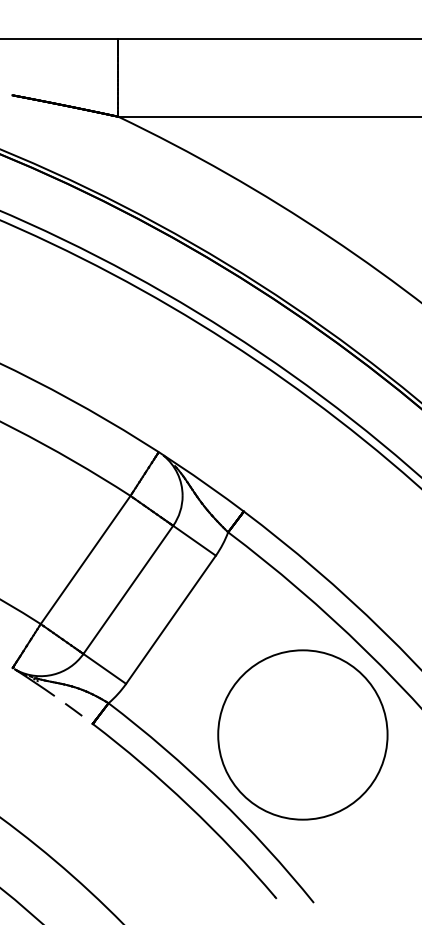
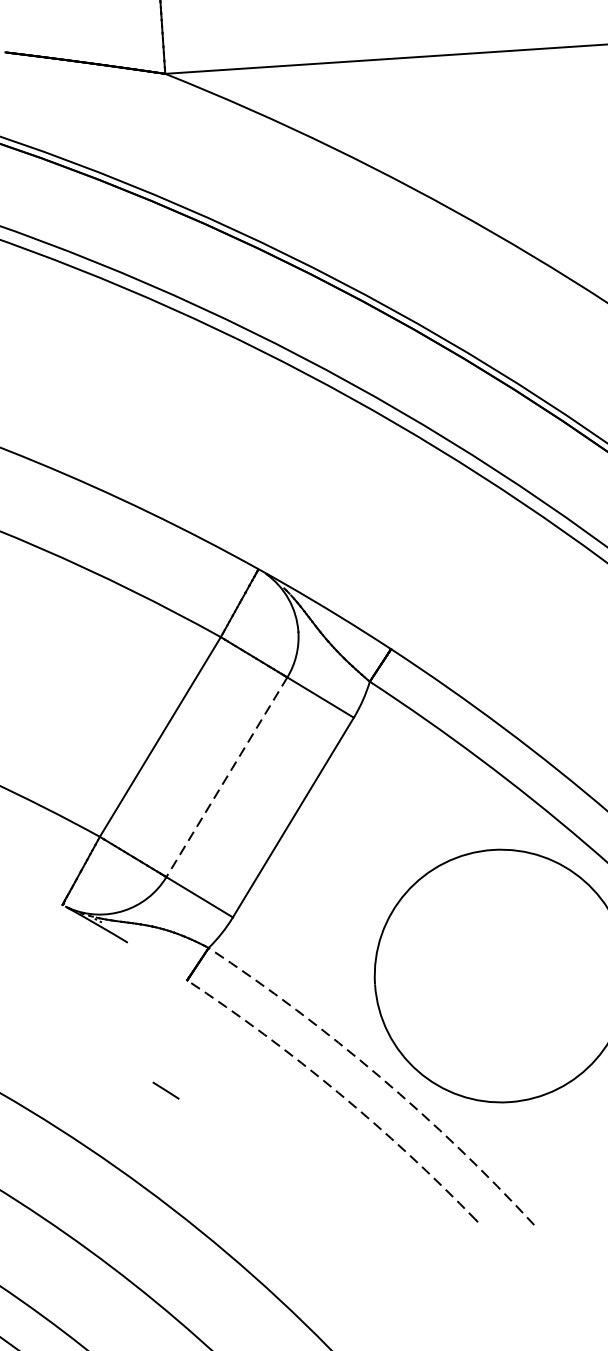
line: (128, 590) -> (227, 778), solid -> dashed
line: (73, 709) -> (165, 1090), moved
arc: (217, 796) -> (380, 1076), solid -> dashed
arc: (188, 805) -> (337, 1092), solid -> dashed

